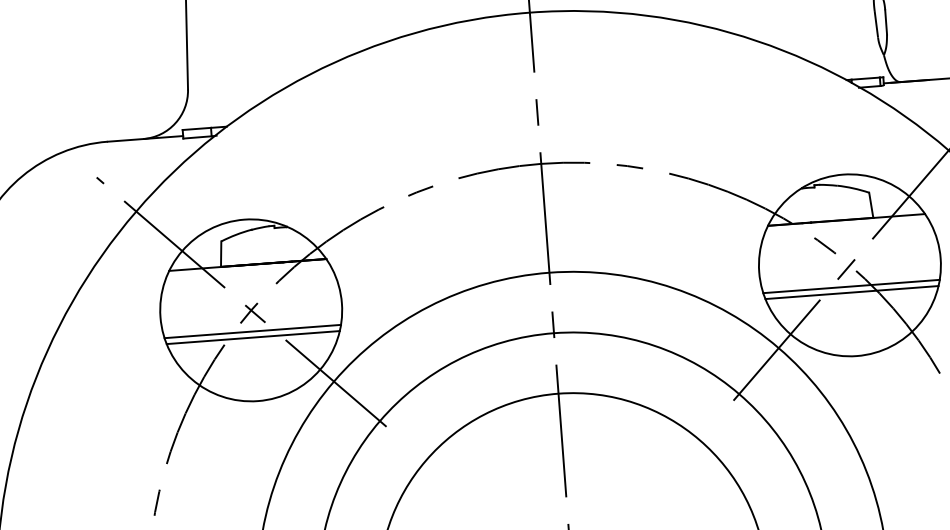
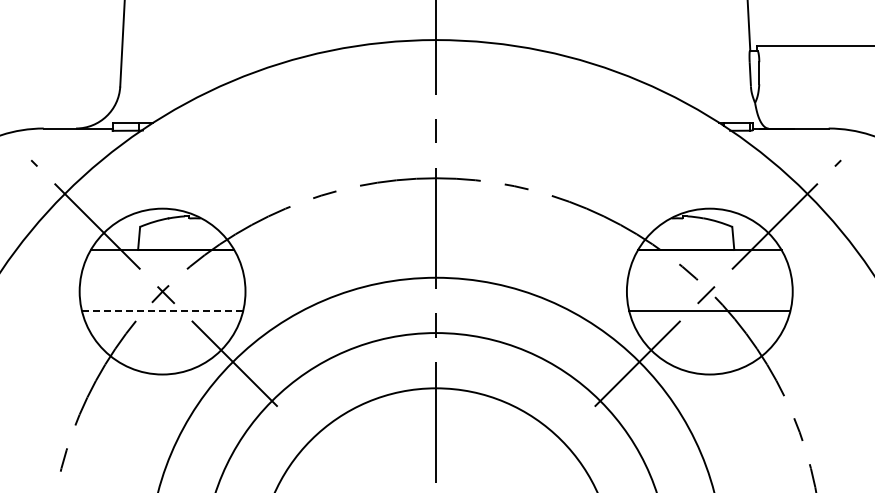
line: (851, 292) -> (709, 316), removed
line: (252, 331) -> (162, 310), solid -> dashed
line: (253, 337) -> (162, 316), removed

